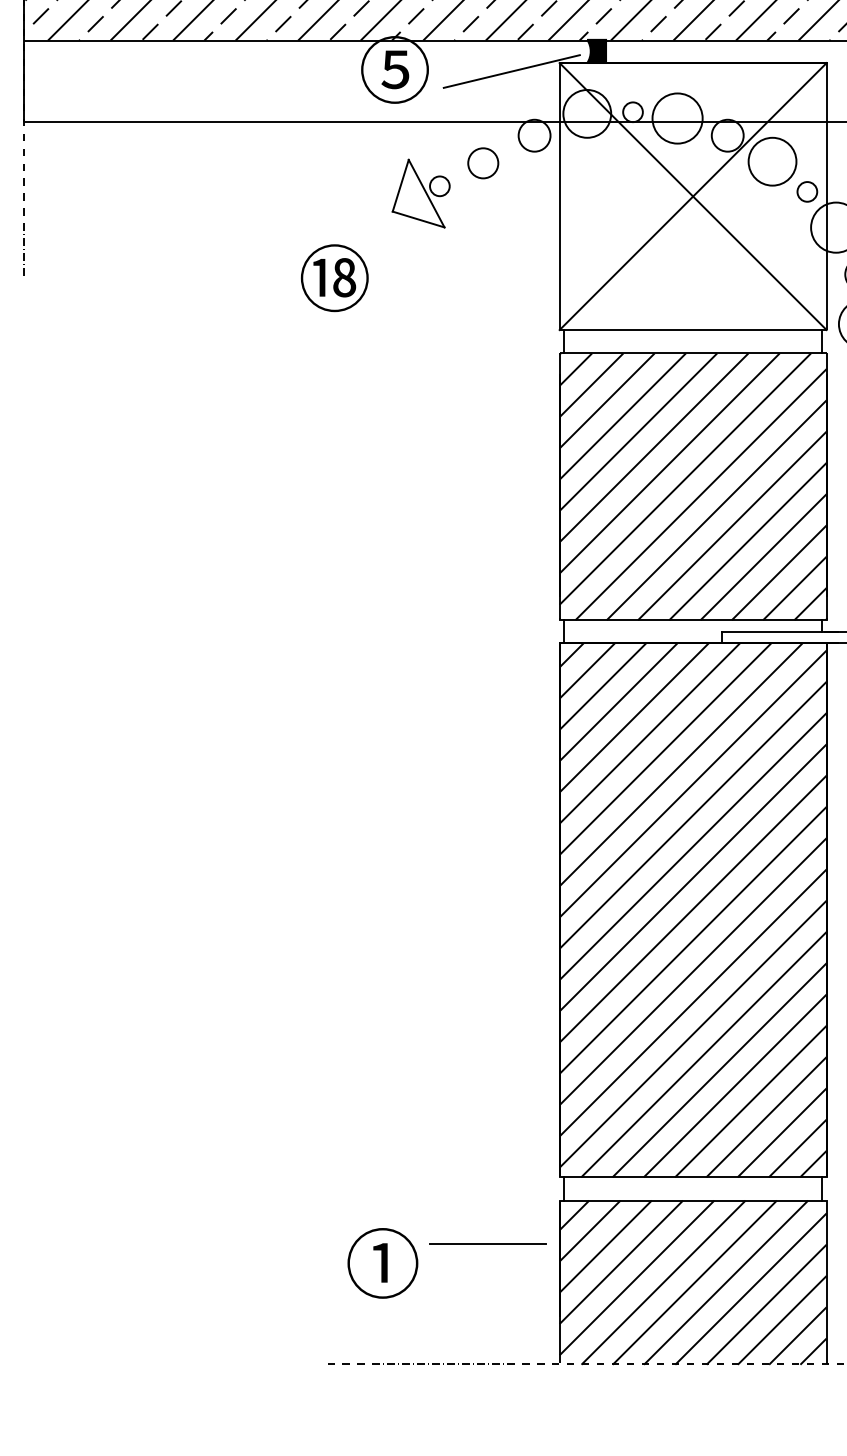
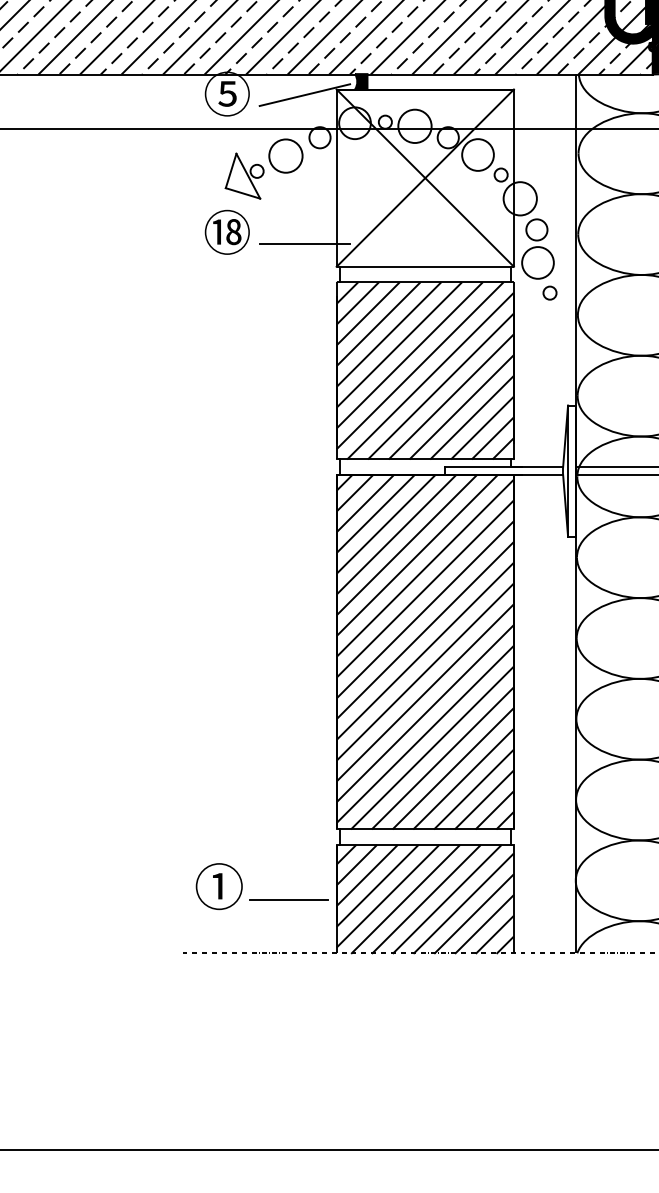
circle: (482, 162) -> (285, 155), size x1.67
text: (333, 276) -> (226, 231), moved
line: (511, 296) -> (304, 244), added
line: (487, 1242) -> (288, 899), moved

